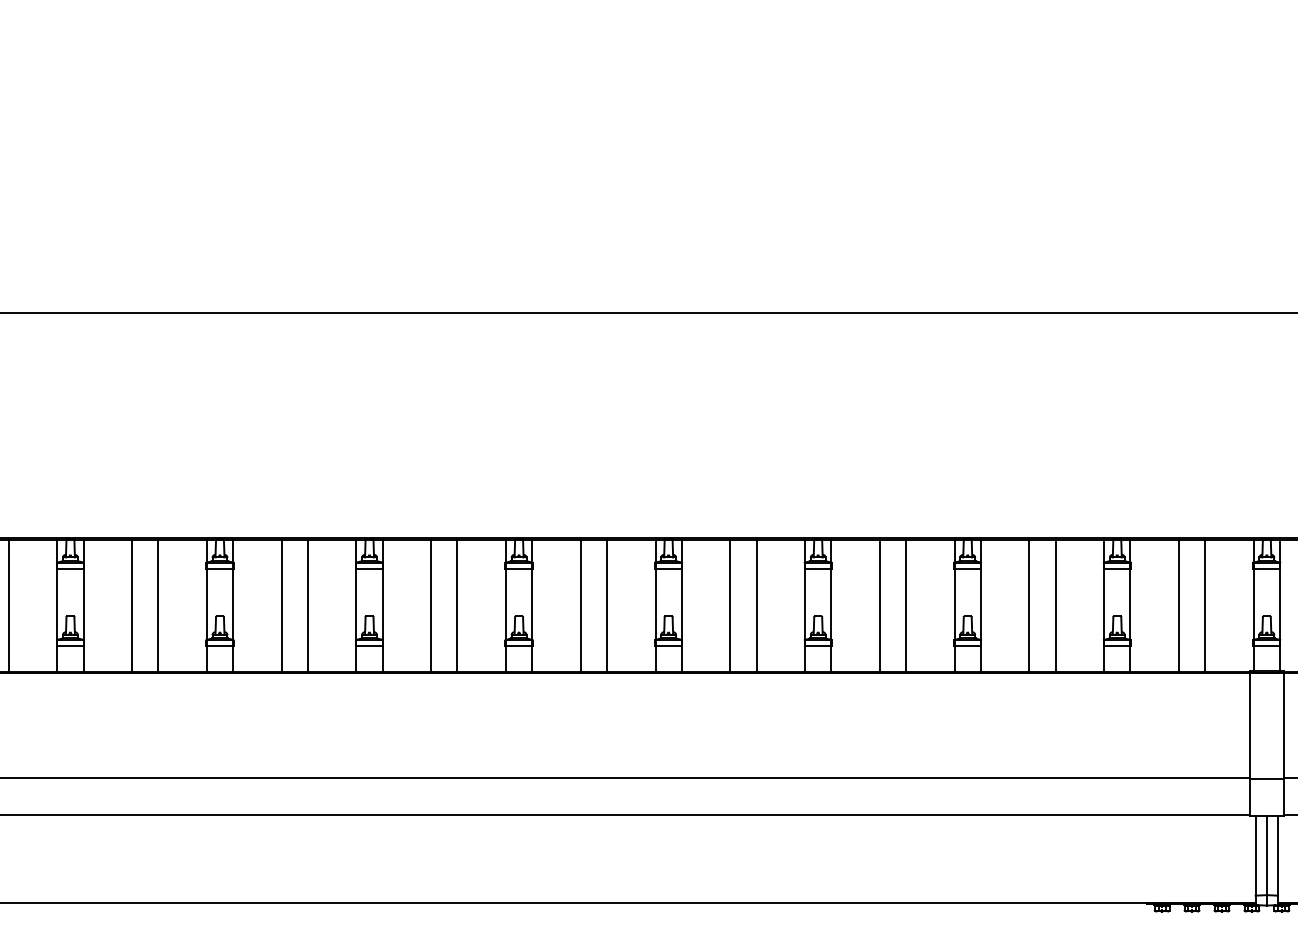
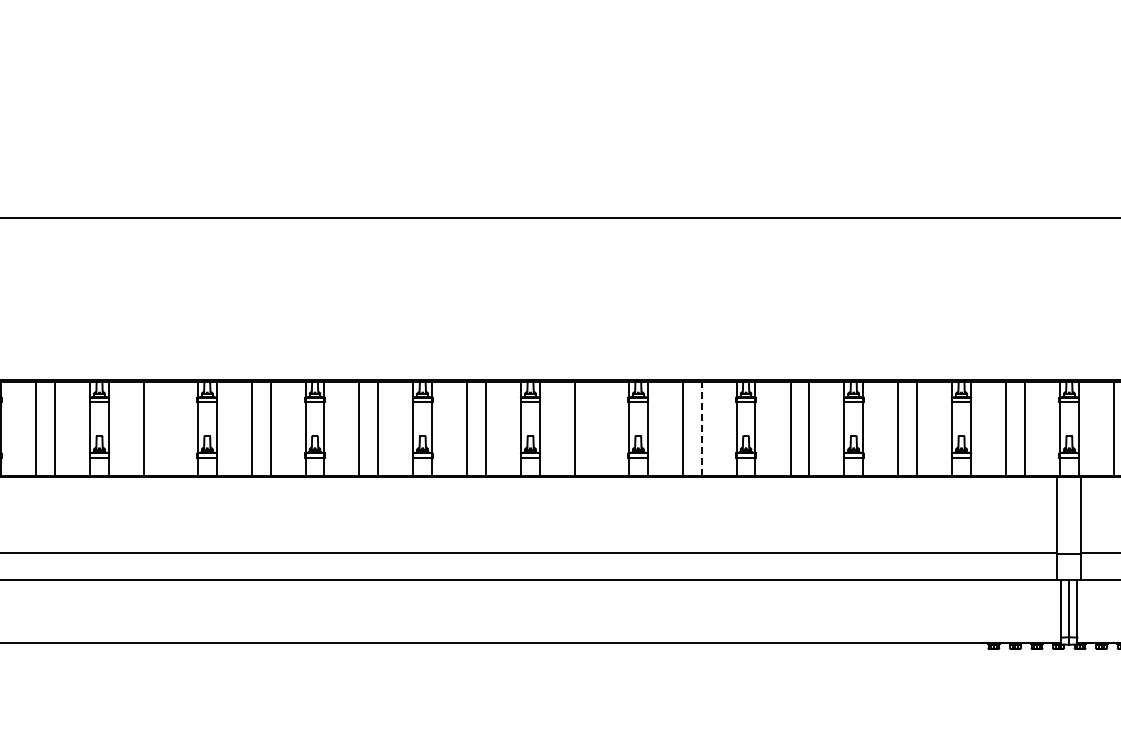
line: (8, 605) -> (162, 428), removed
line: (606, 605) -> (593, 428), removed
line: (756, 605) -> (701, 428), solid -> dashed

